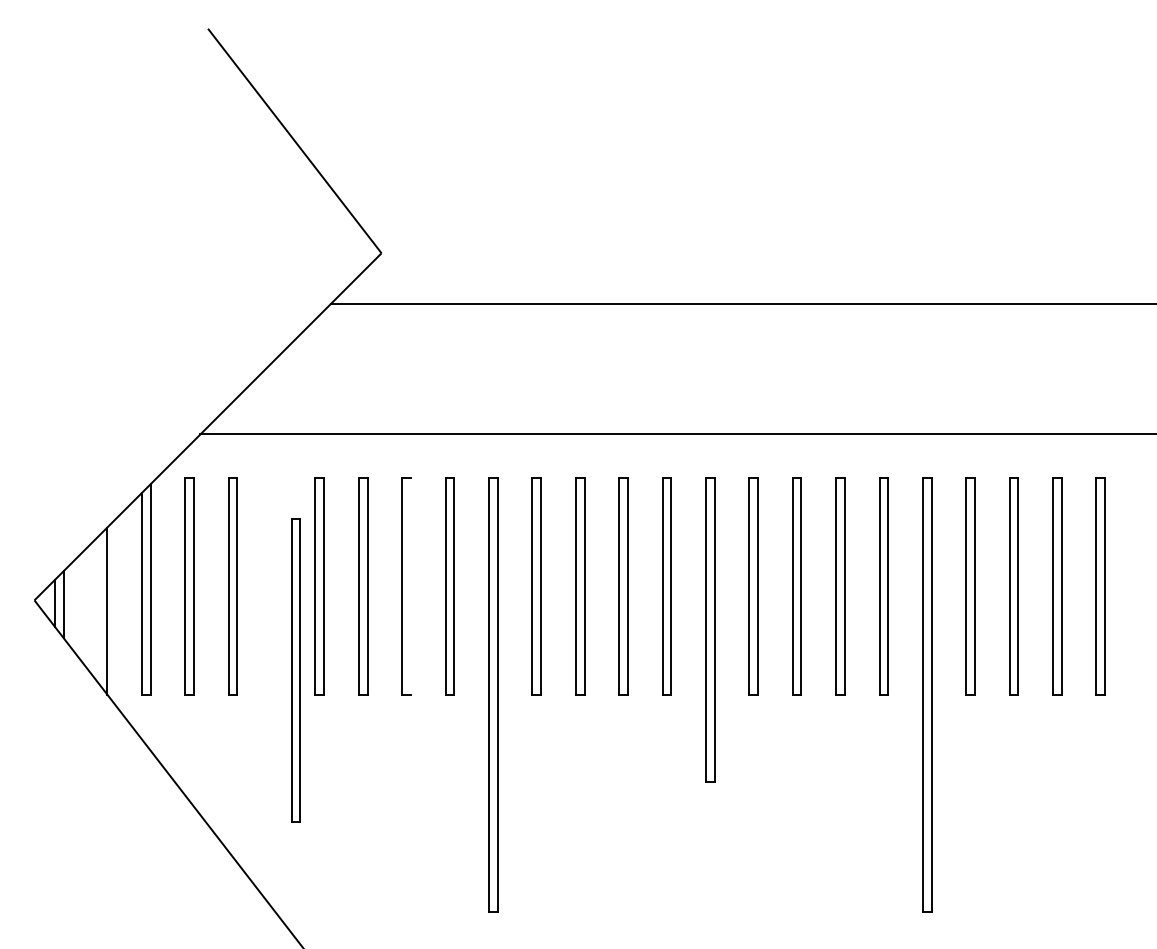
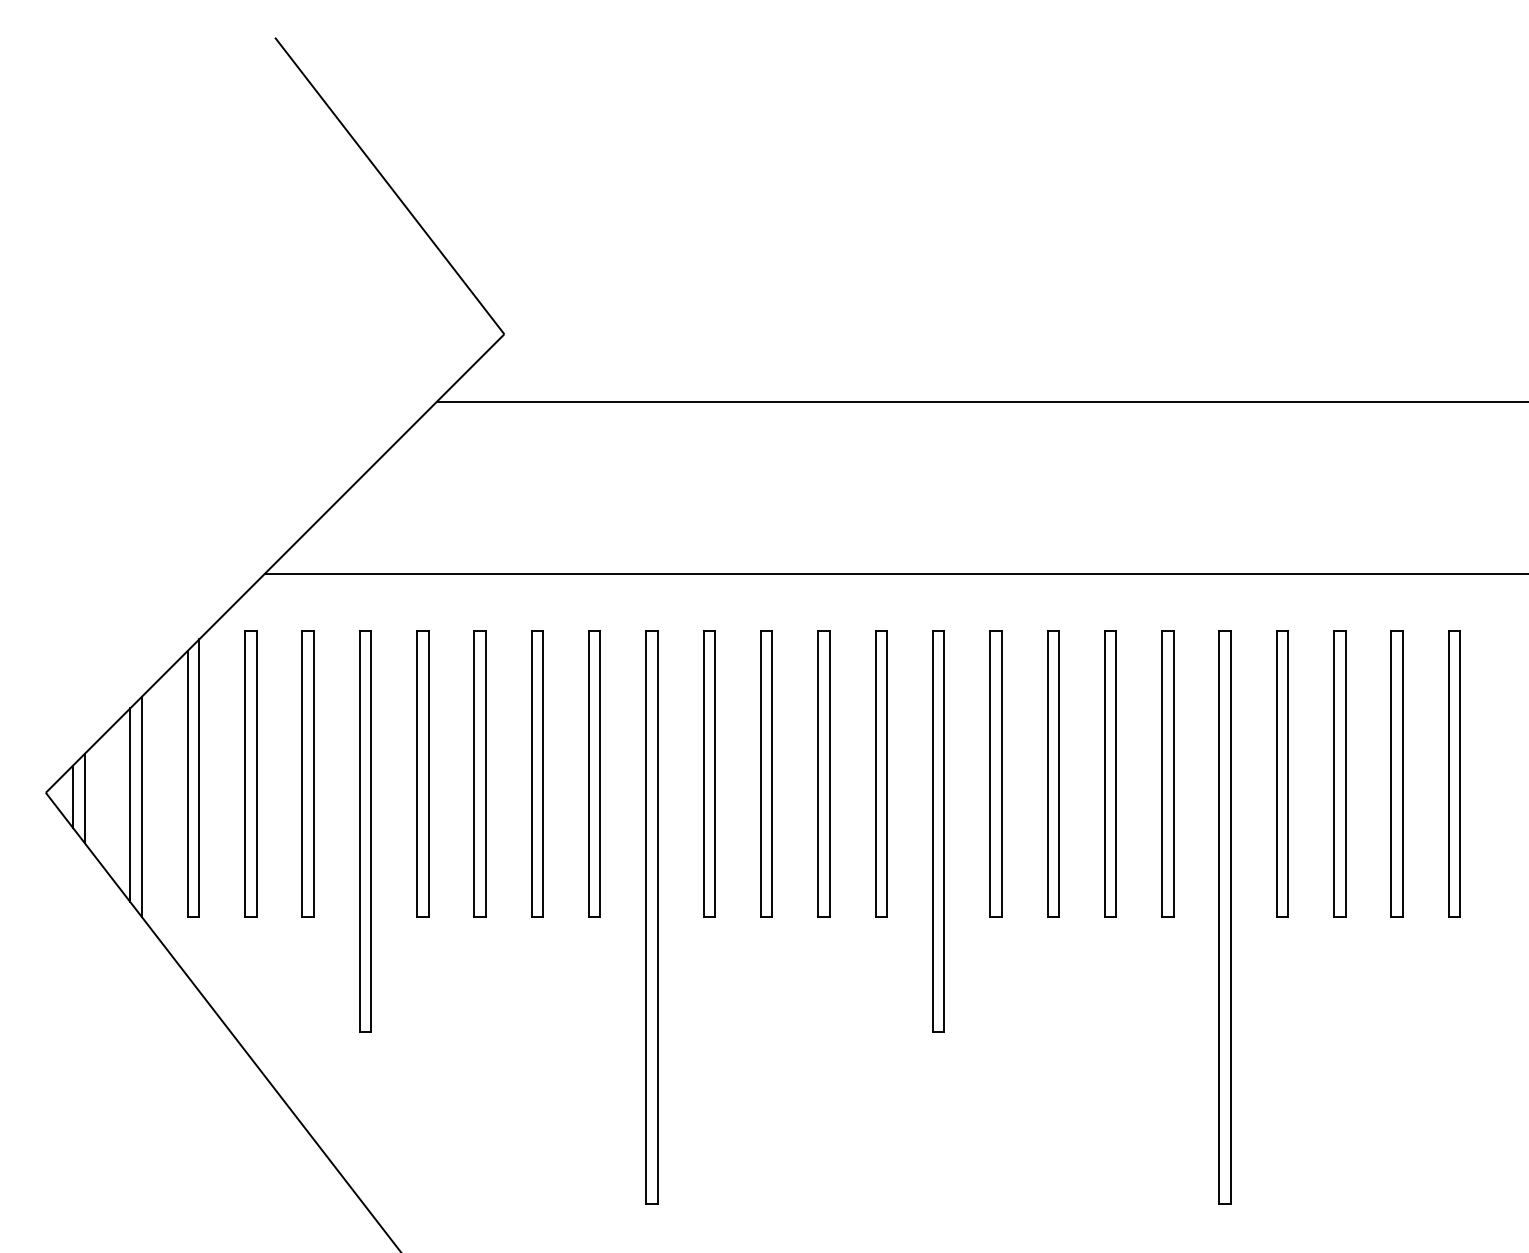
line: (411, 585) -> (543, 773), added
line: (98, 610) -> (130, 805), added
part: (296, 670) -> (365, 831), moved

